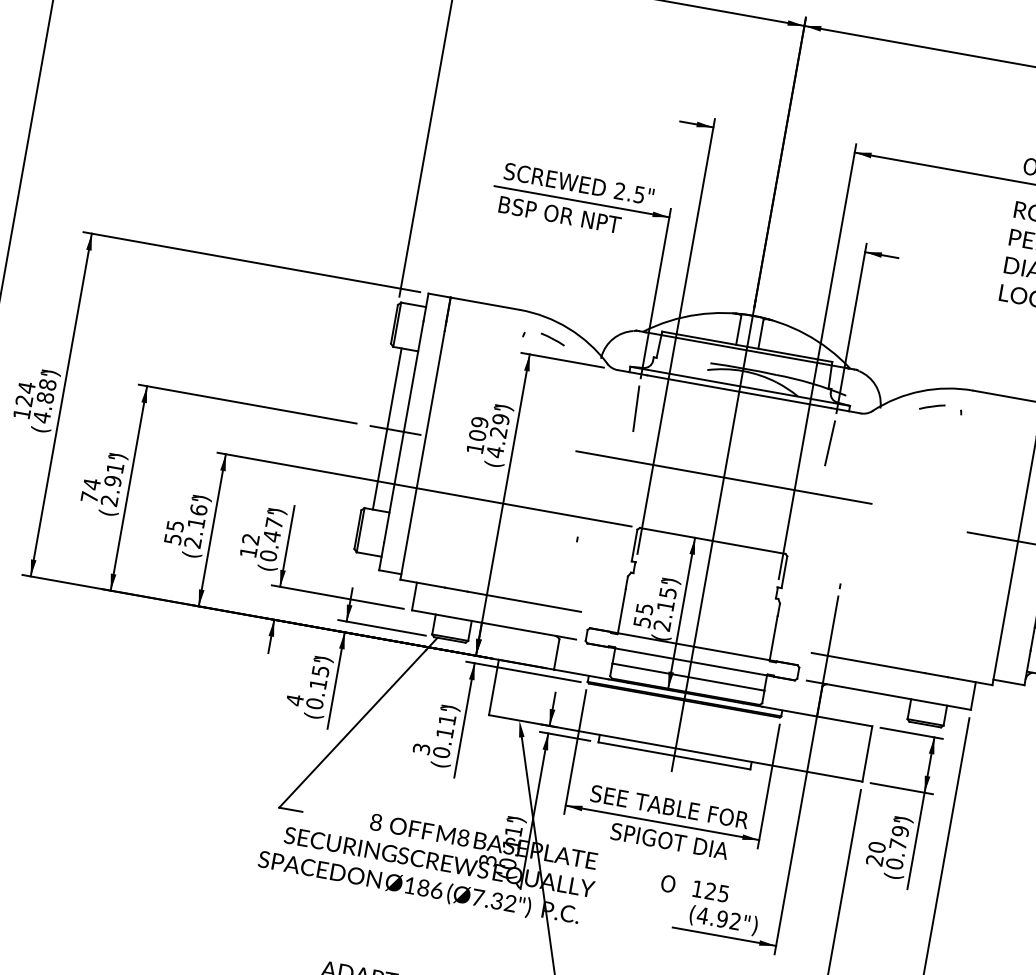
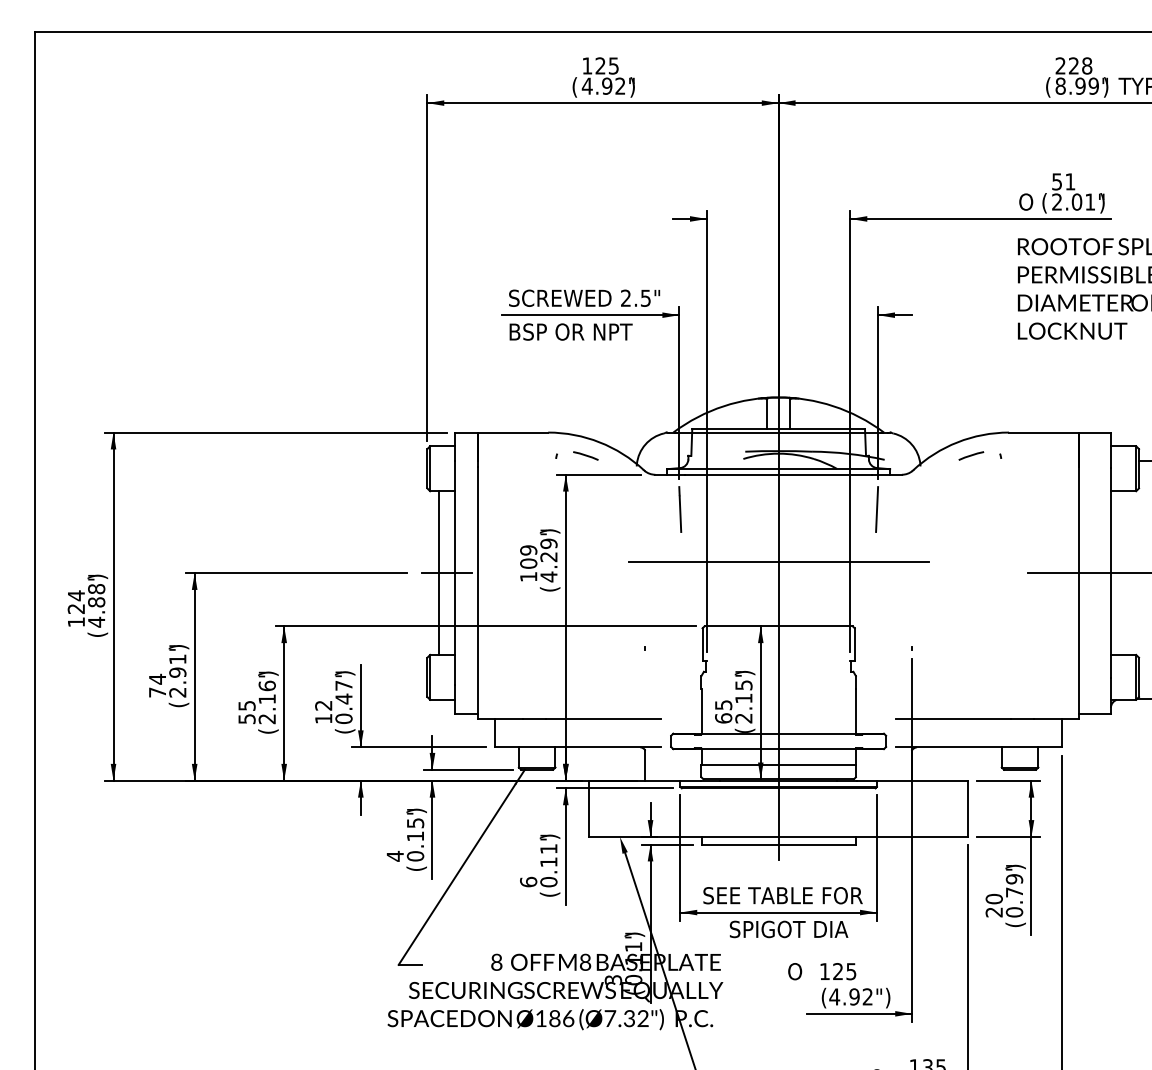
text: (642, 622) -> (723, 718), 55 -> 65
text: (421, 748) -> (528, 881), 3 -> 6

